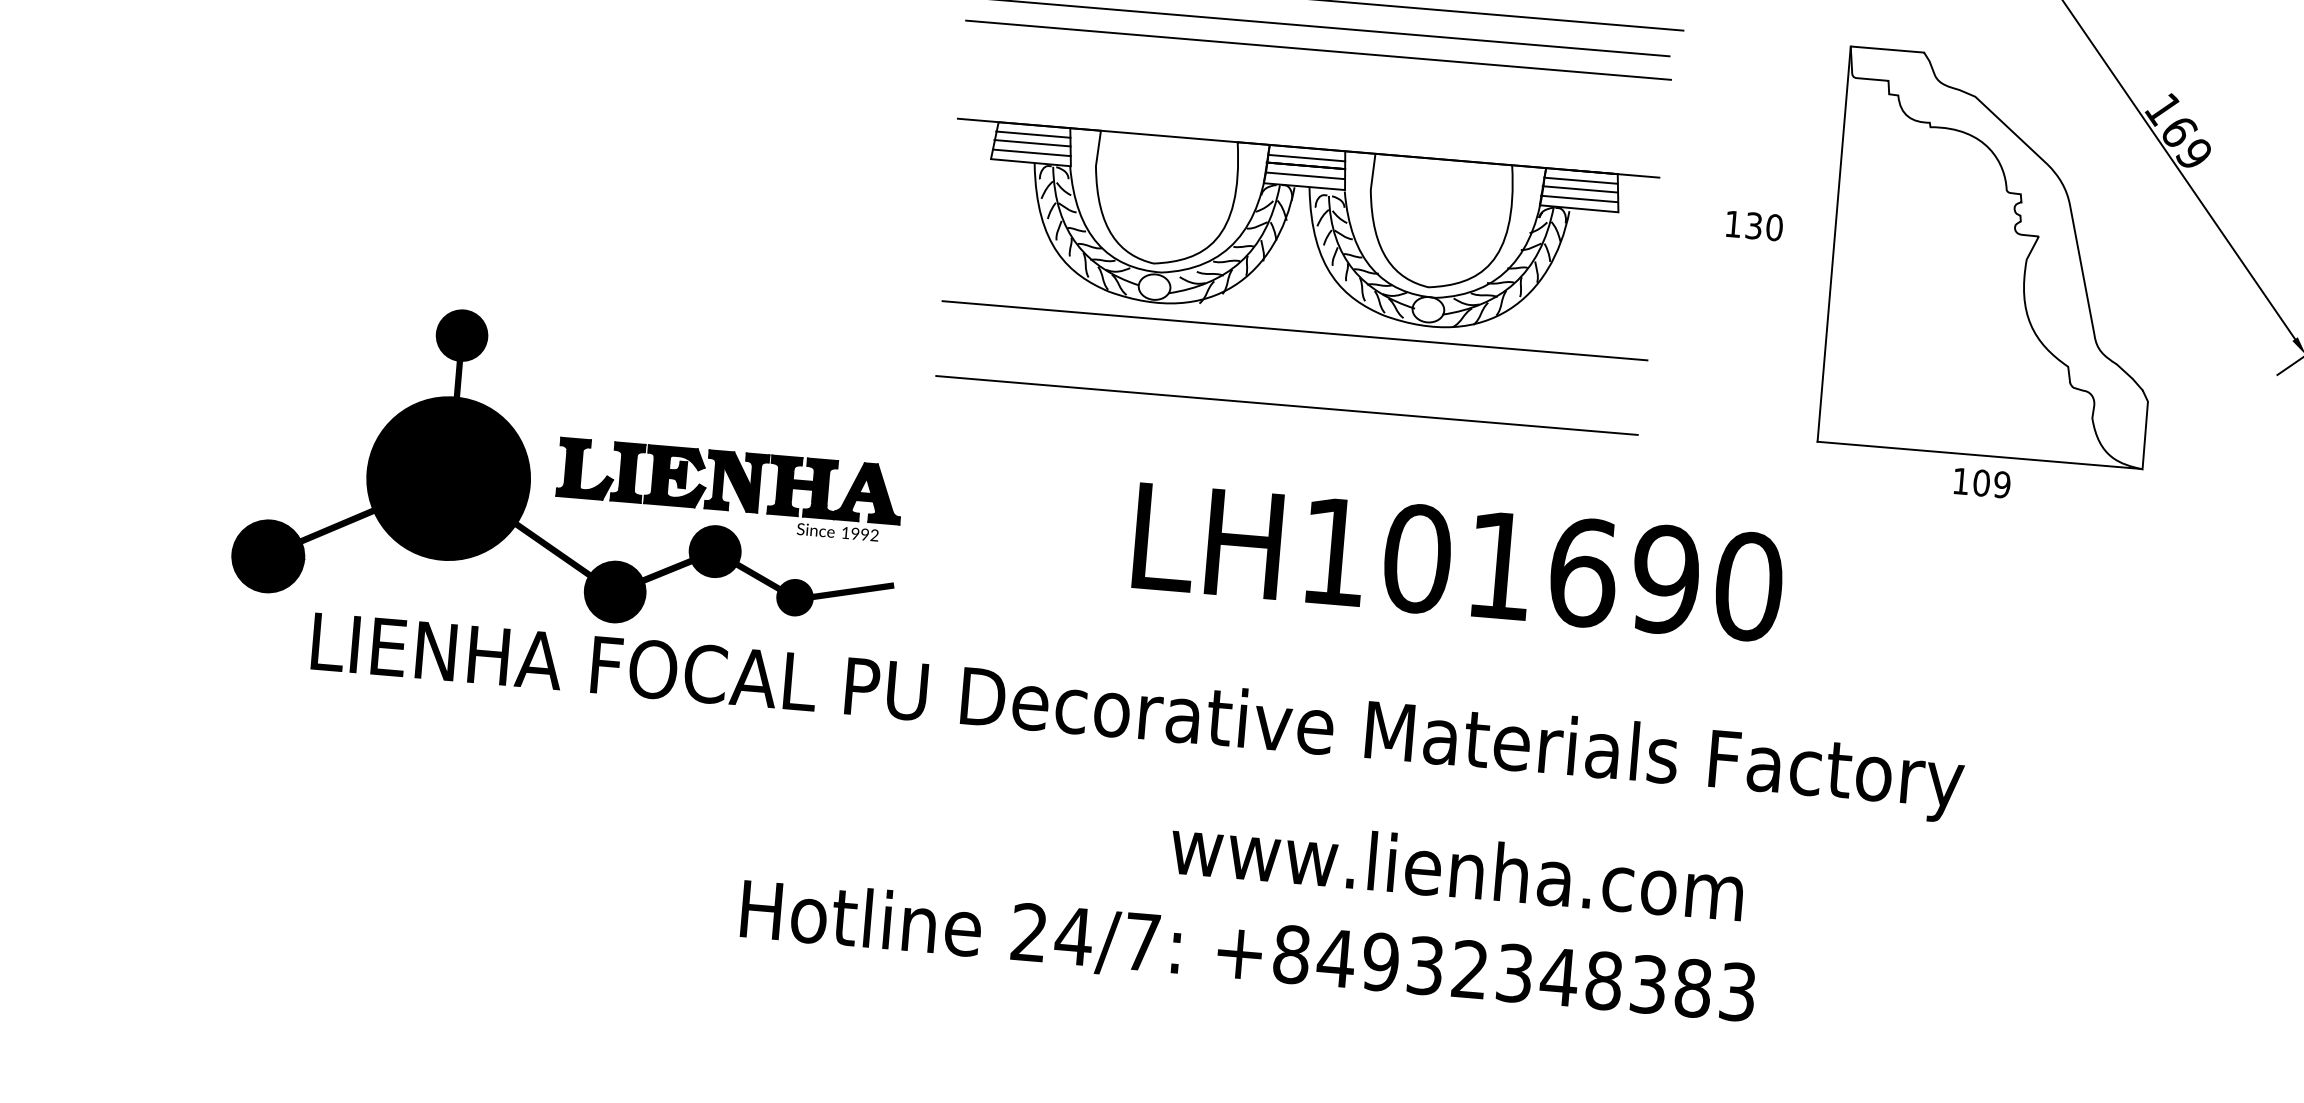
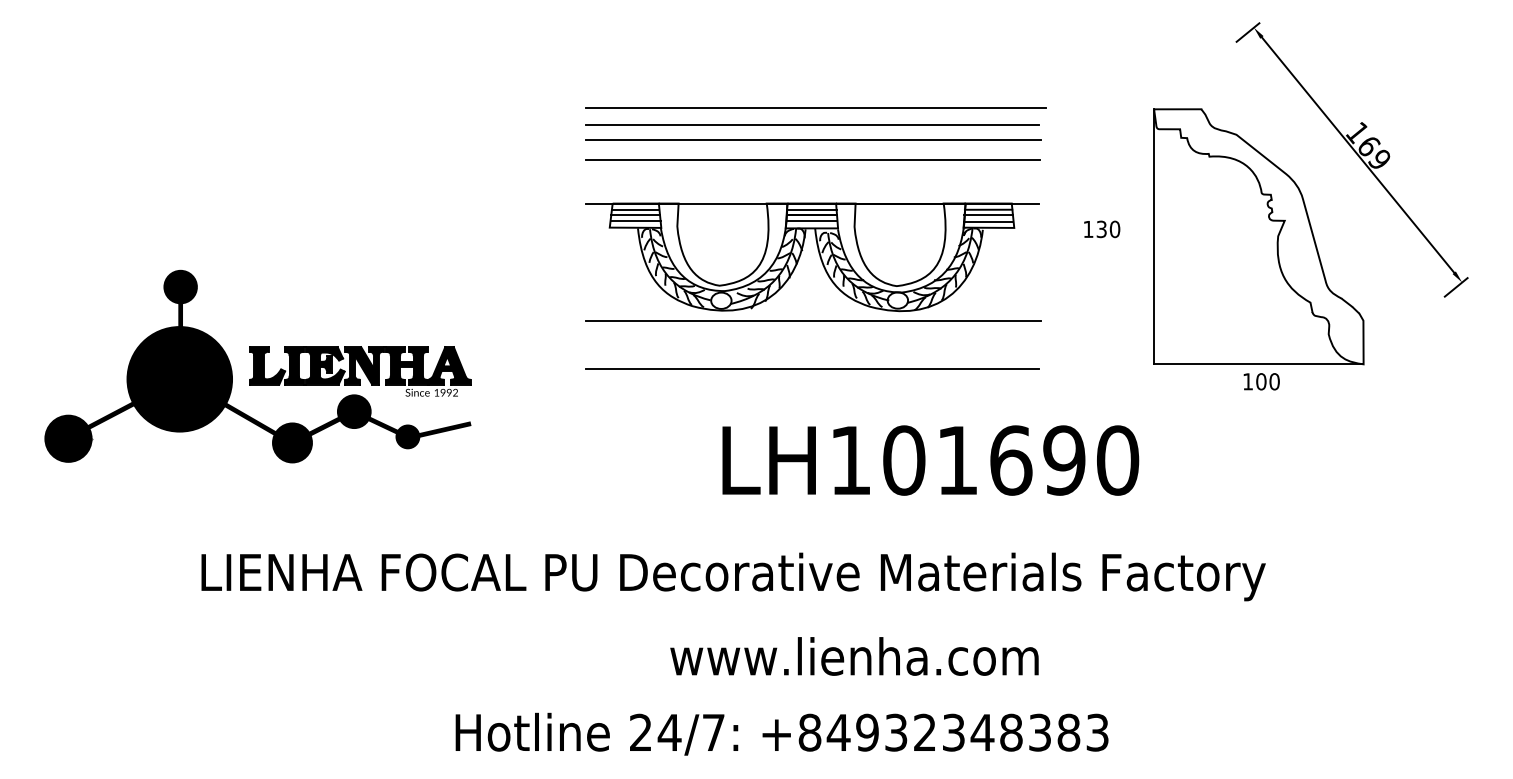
line: (1314, 81) -> (812, 160), added
part: (570, 468) -> (257, 366), moved
text: (2002, 484) -> (1274, 381), 109 -> 100
text: (1457, 868) -> (854, 656), moved
text: (1247, 952) -> (781, 733), moved

